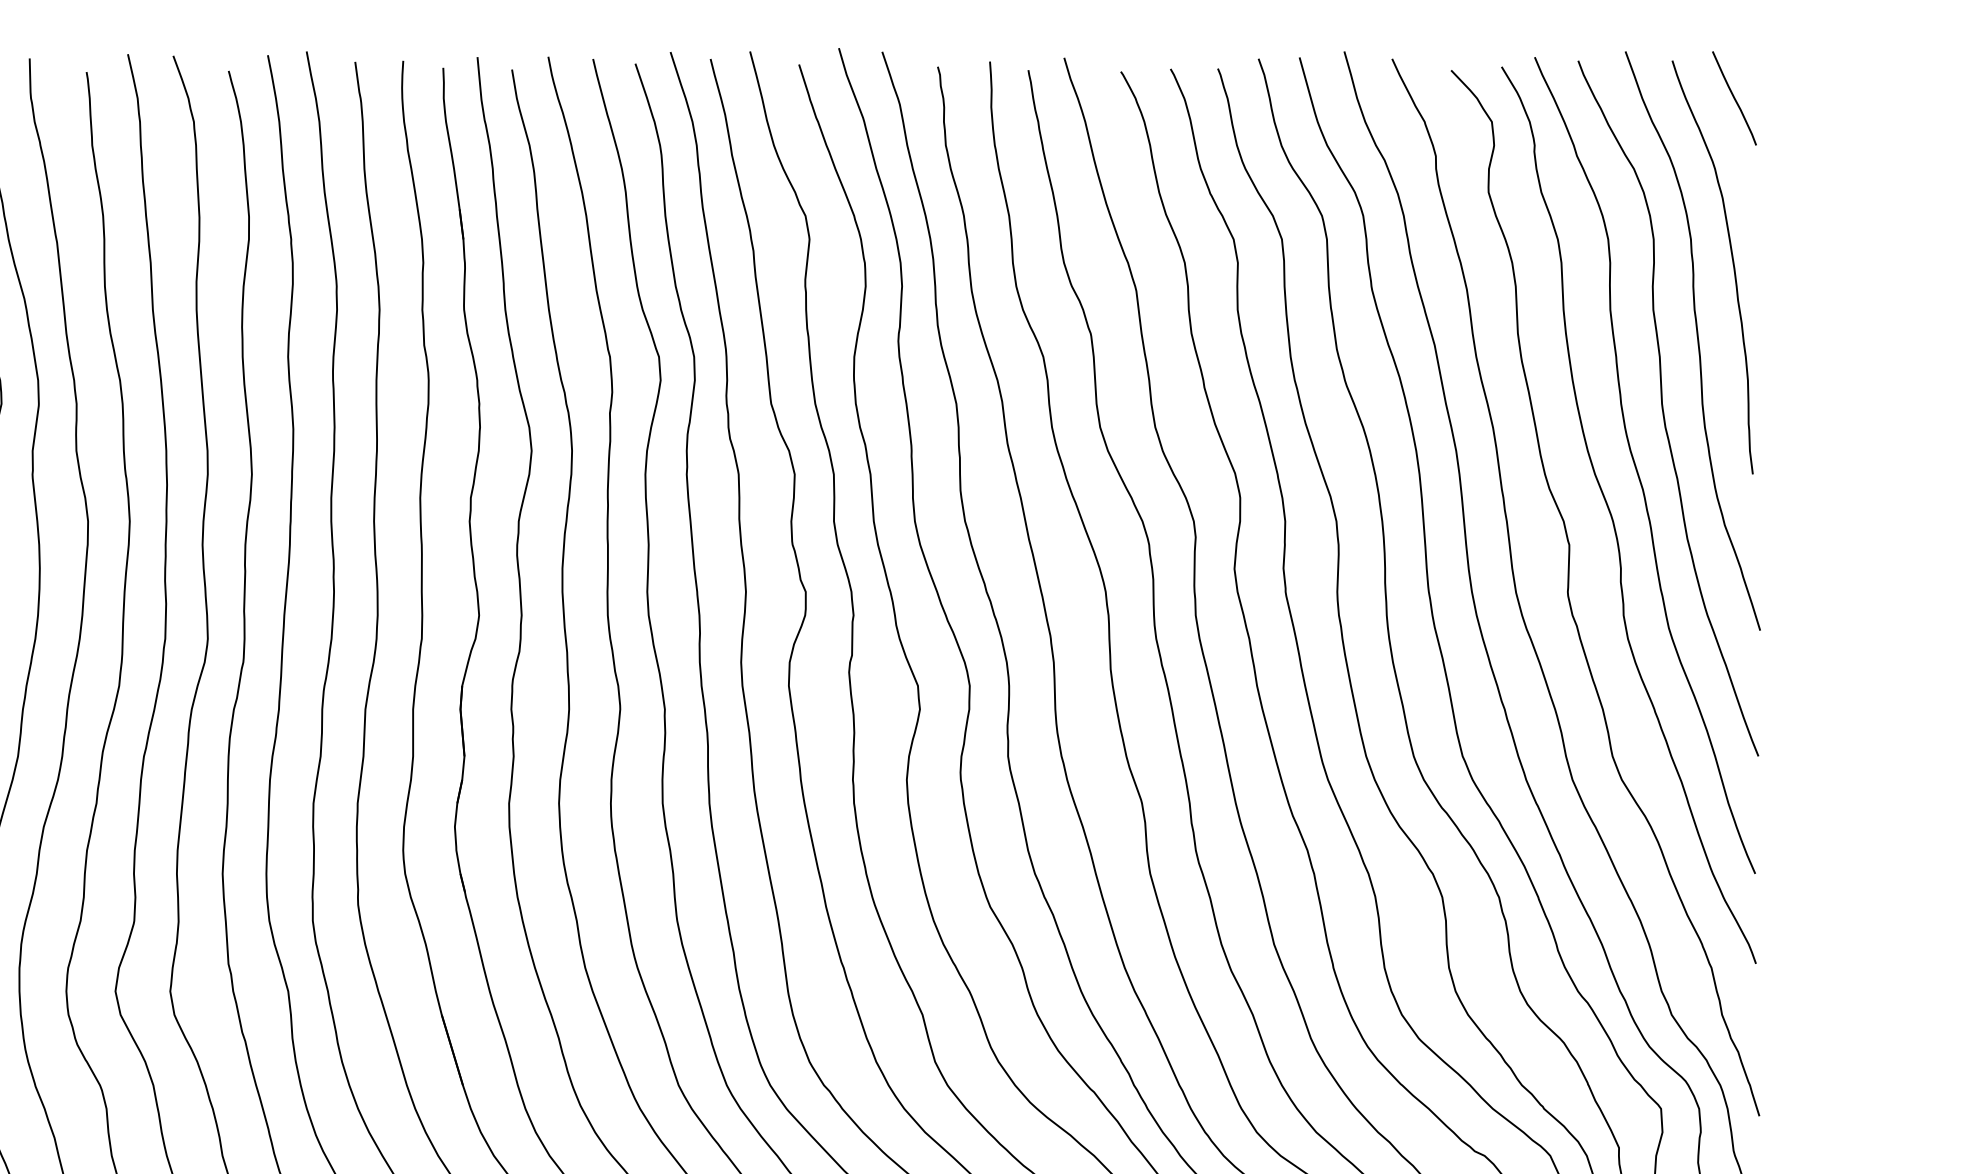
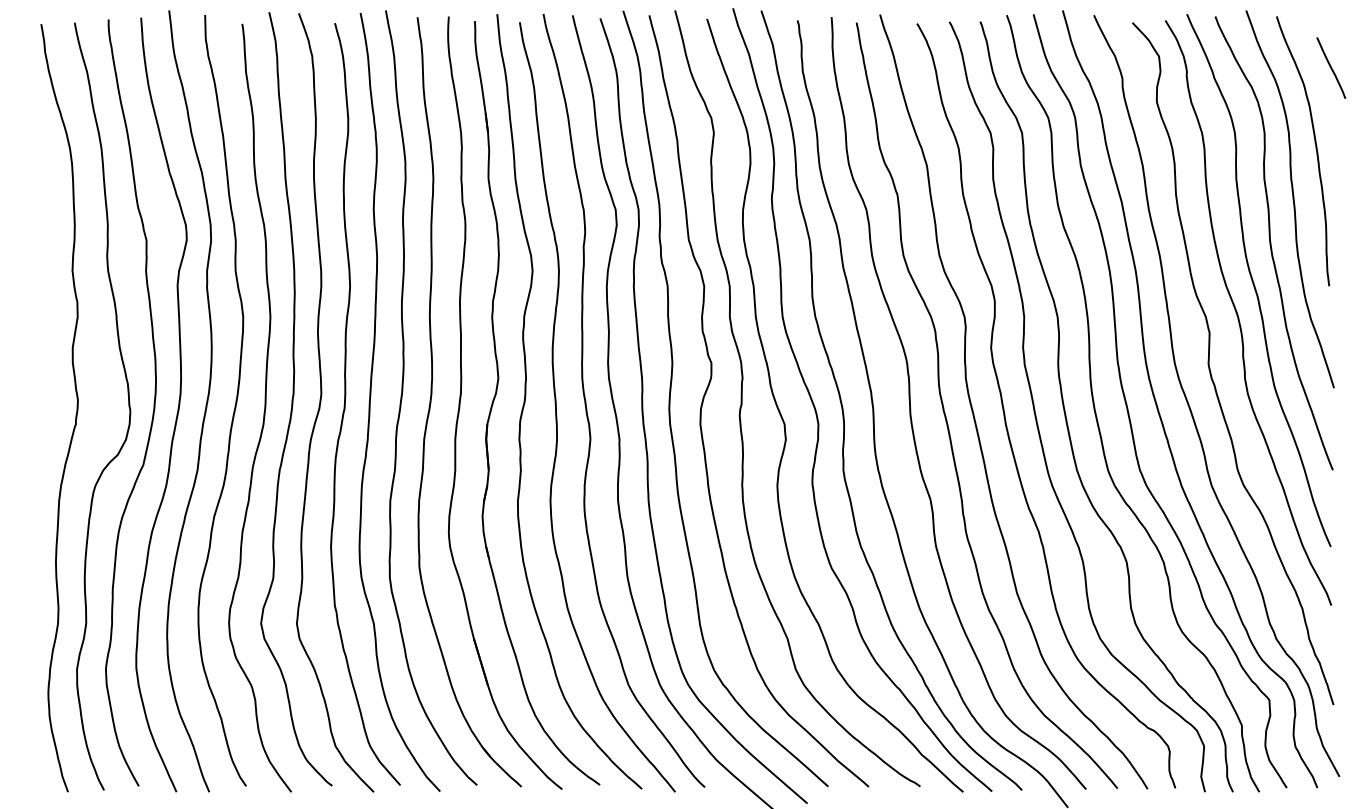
line: (1734, 97) -> (1331, 67), moved

